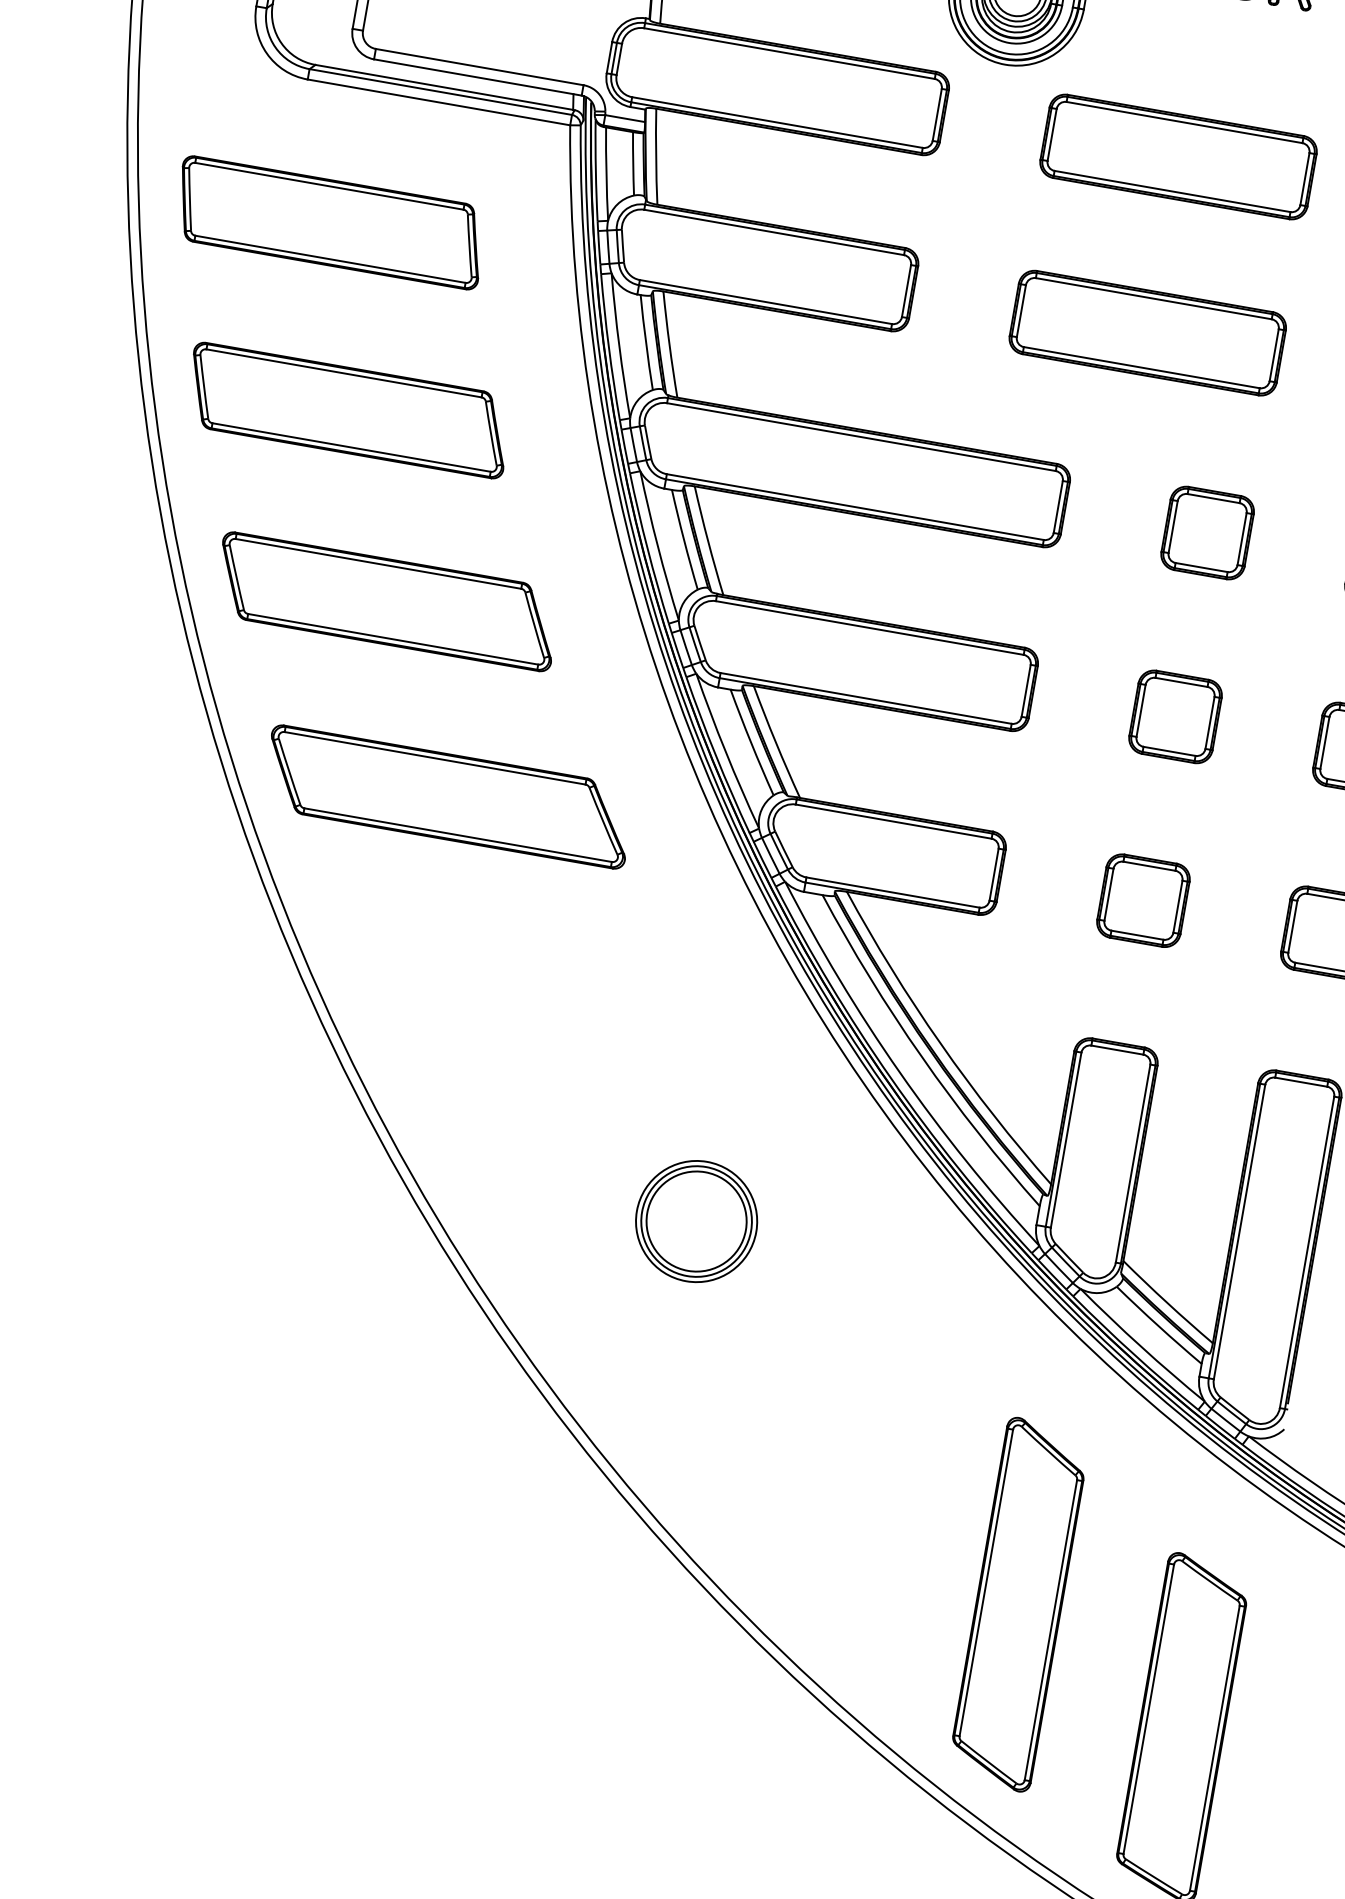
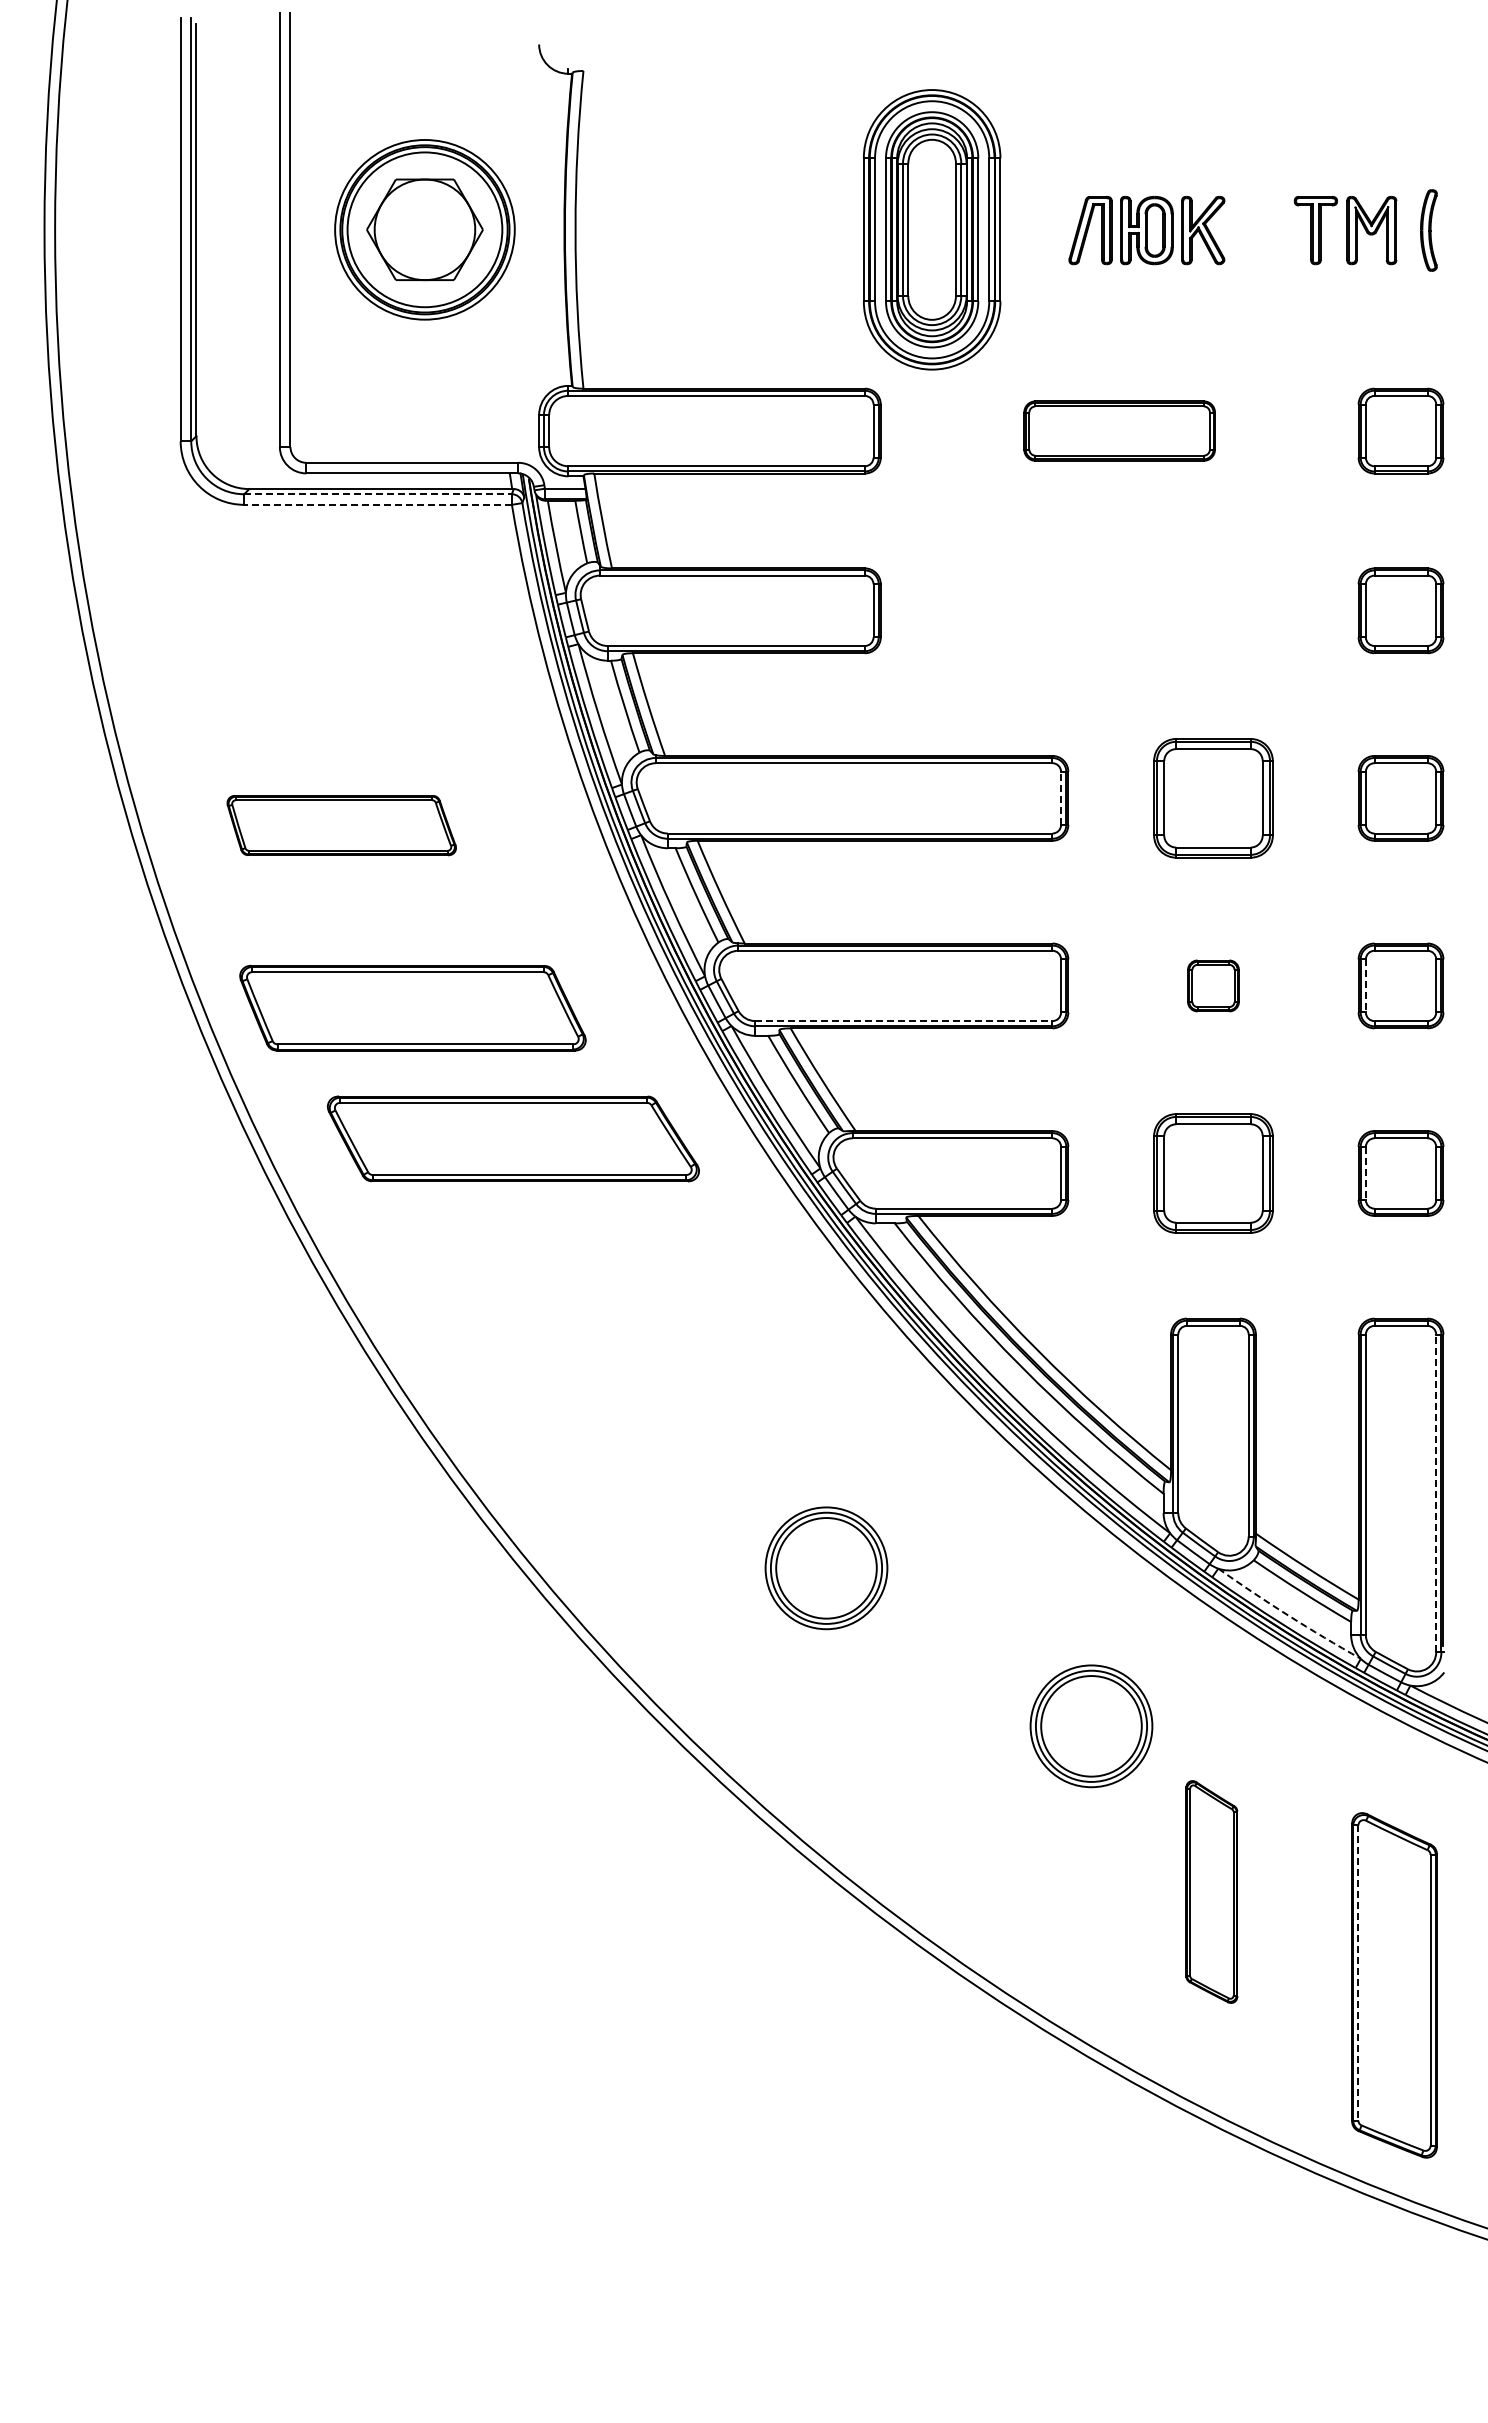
line: (441, 92) -> (378, 494), solid -> dashed
line: (439, 102) -> (378, 504), solid -> dashed
part: (1178, 156) -> (1119, 430), size x0.7
part: (330, 222) -> (291, 642), removed
part: (1147, 332) -> (1119, 610), removed
part: (348, 410) -> (341, 825), size x0.7
line: (1058, 507) -> (1061, 798), solid -> dashed
part: (1207, 533) -> (1213, 798), size x1.4
line: (866, 698) -> (904, 1021), solid -> dashed
part: (1175, 716) -> (1213, 985), size x0.6
line: (1324, 742) -> (1365, 985), solid -> dashed
part: (447, 796) -> (512, 1138), moved
part: (1143, 900) -> (1213, 1173), size x1.4
line: (1292, 926) -> (1365, 1173), solid -> dashed
line: (1307, 1252) -> (1436, 1493), solid -> dashed
arc: (1141, 1346) -> (1288, 1615), solid -> dashed
part: (929, 1421) -> (1091, 1726), added
part: (1018, 1604) -> (1211, 1891), size x0.6
line: (1148, 1709) -> (1358, 1973), solid -> dashed

